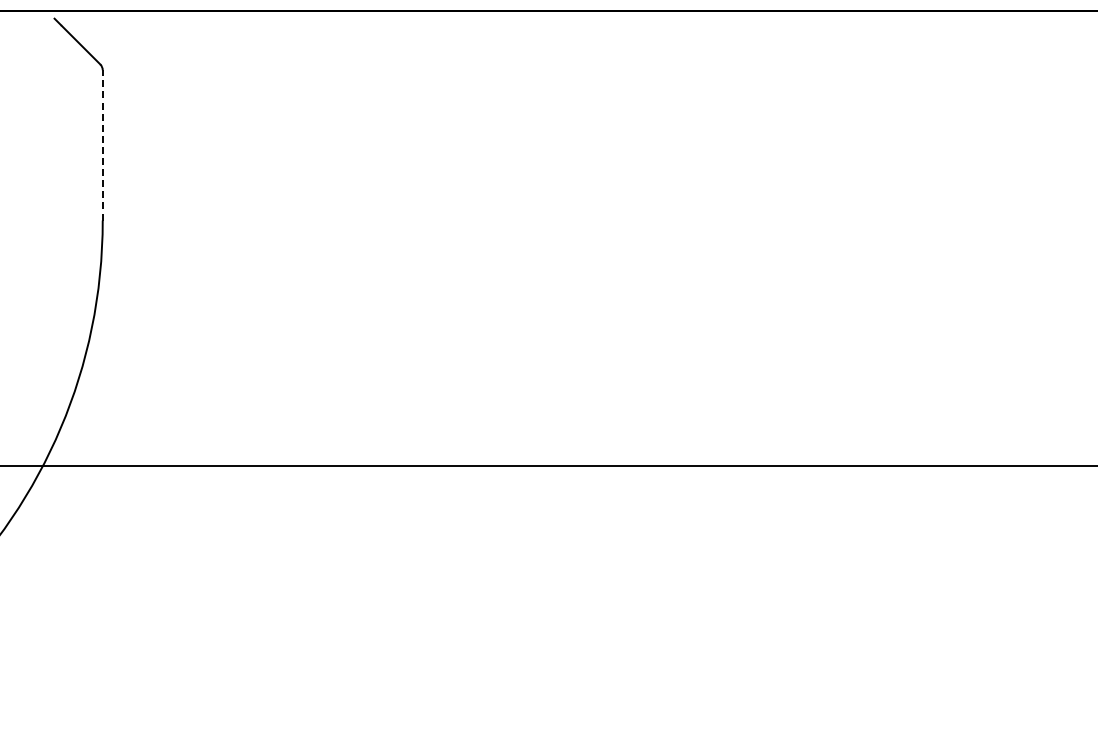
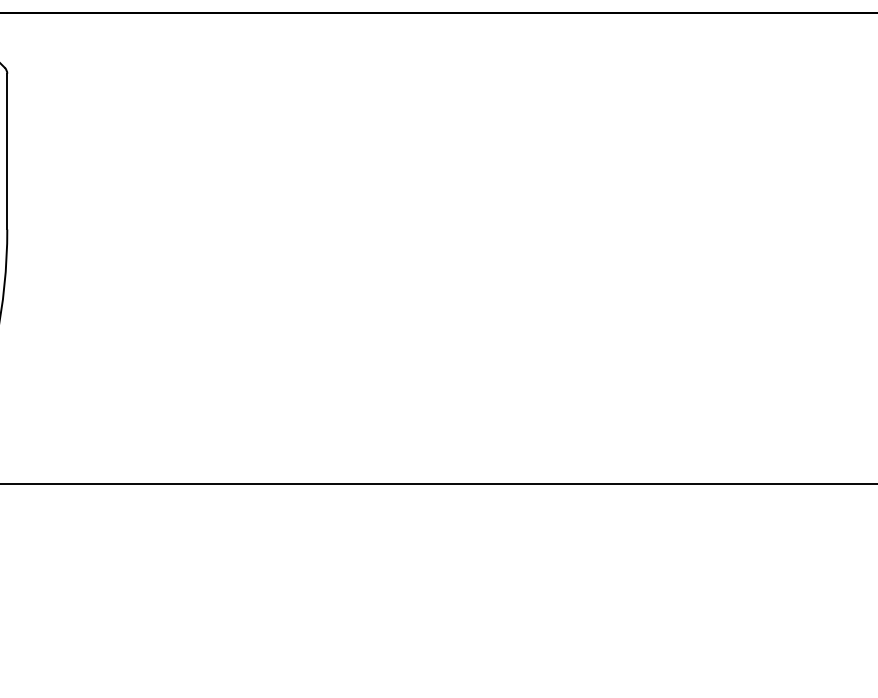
line: (102, 144) -> (7, 150), dashed -> solid

